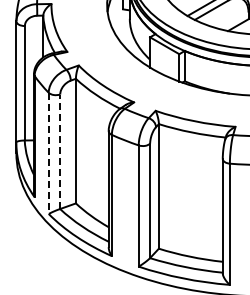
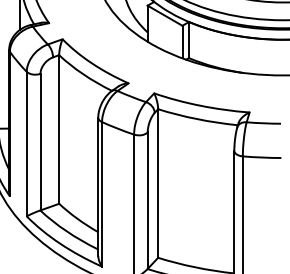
line: (60, 151) -> (40, 141), dashed -> solid
line: (48, 153) -> (26, 144), dashed -> solid

